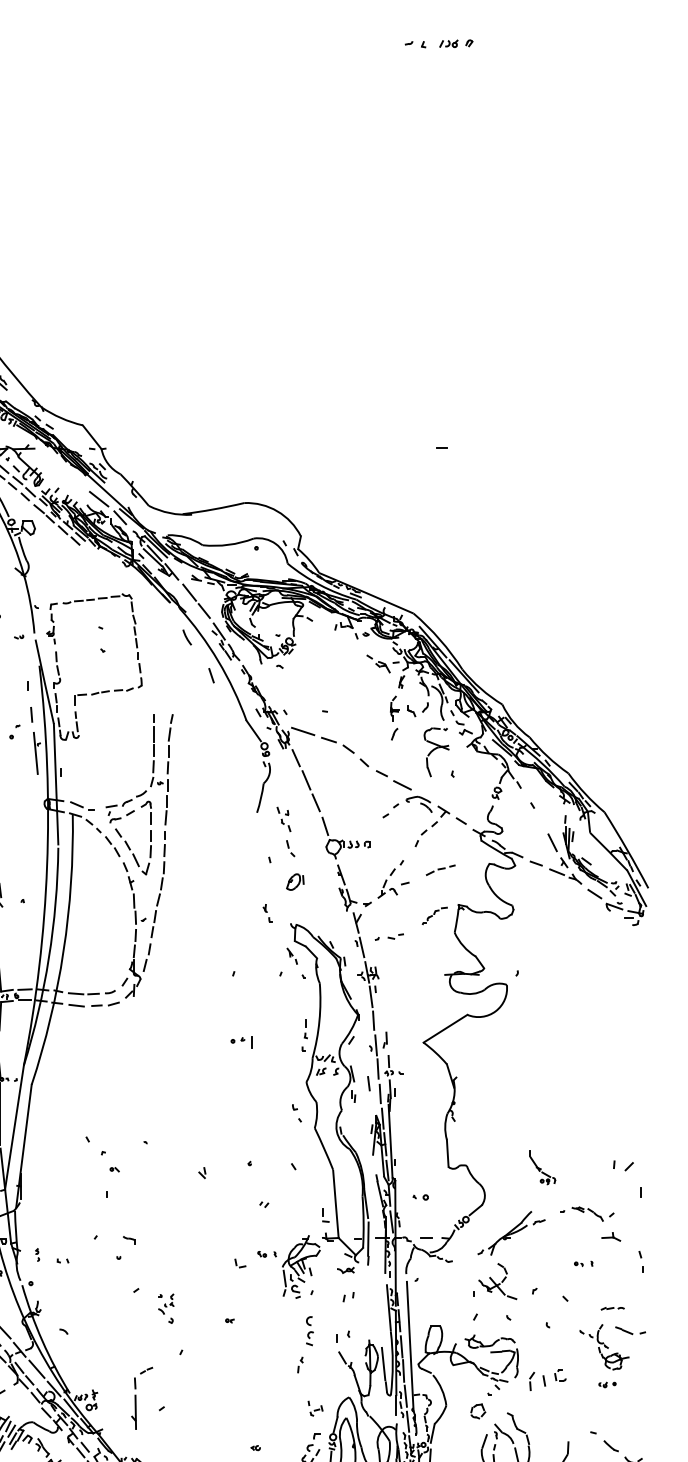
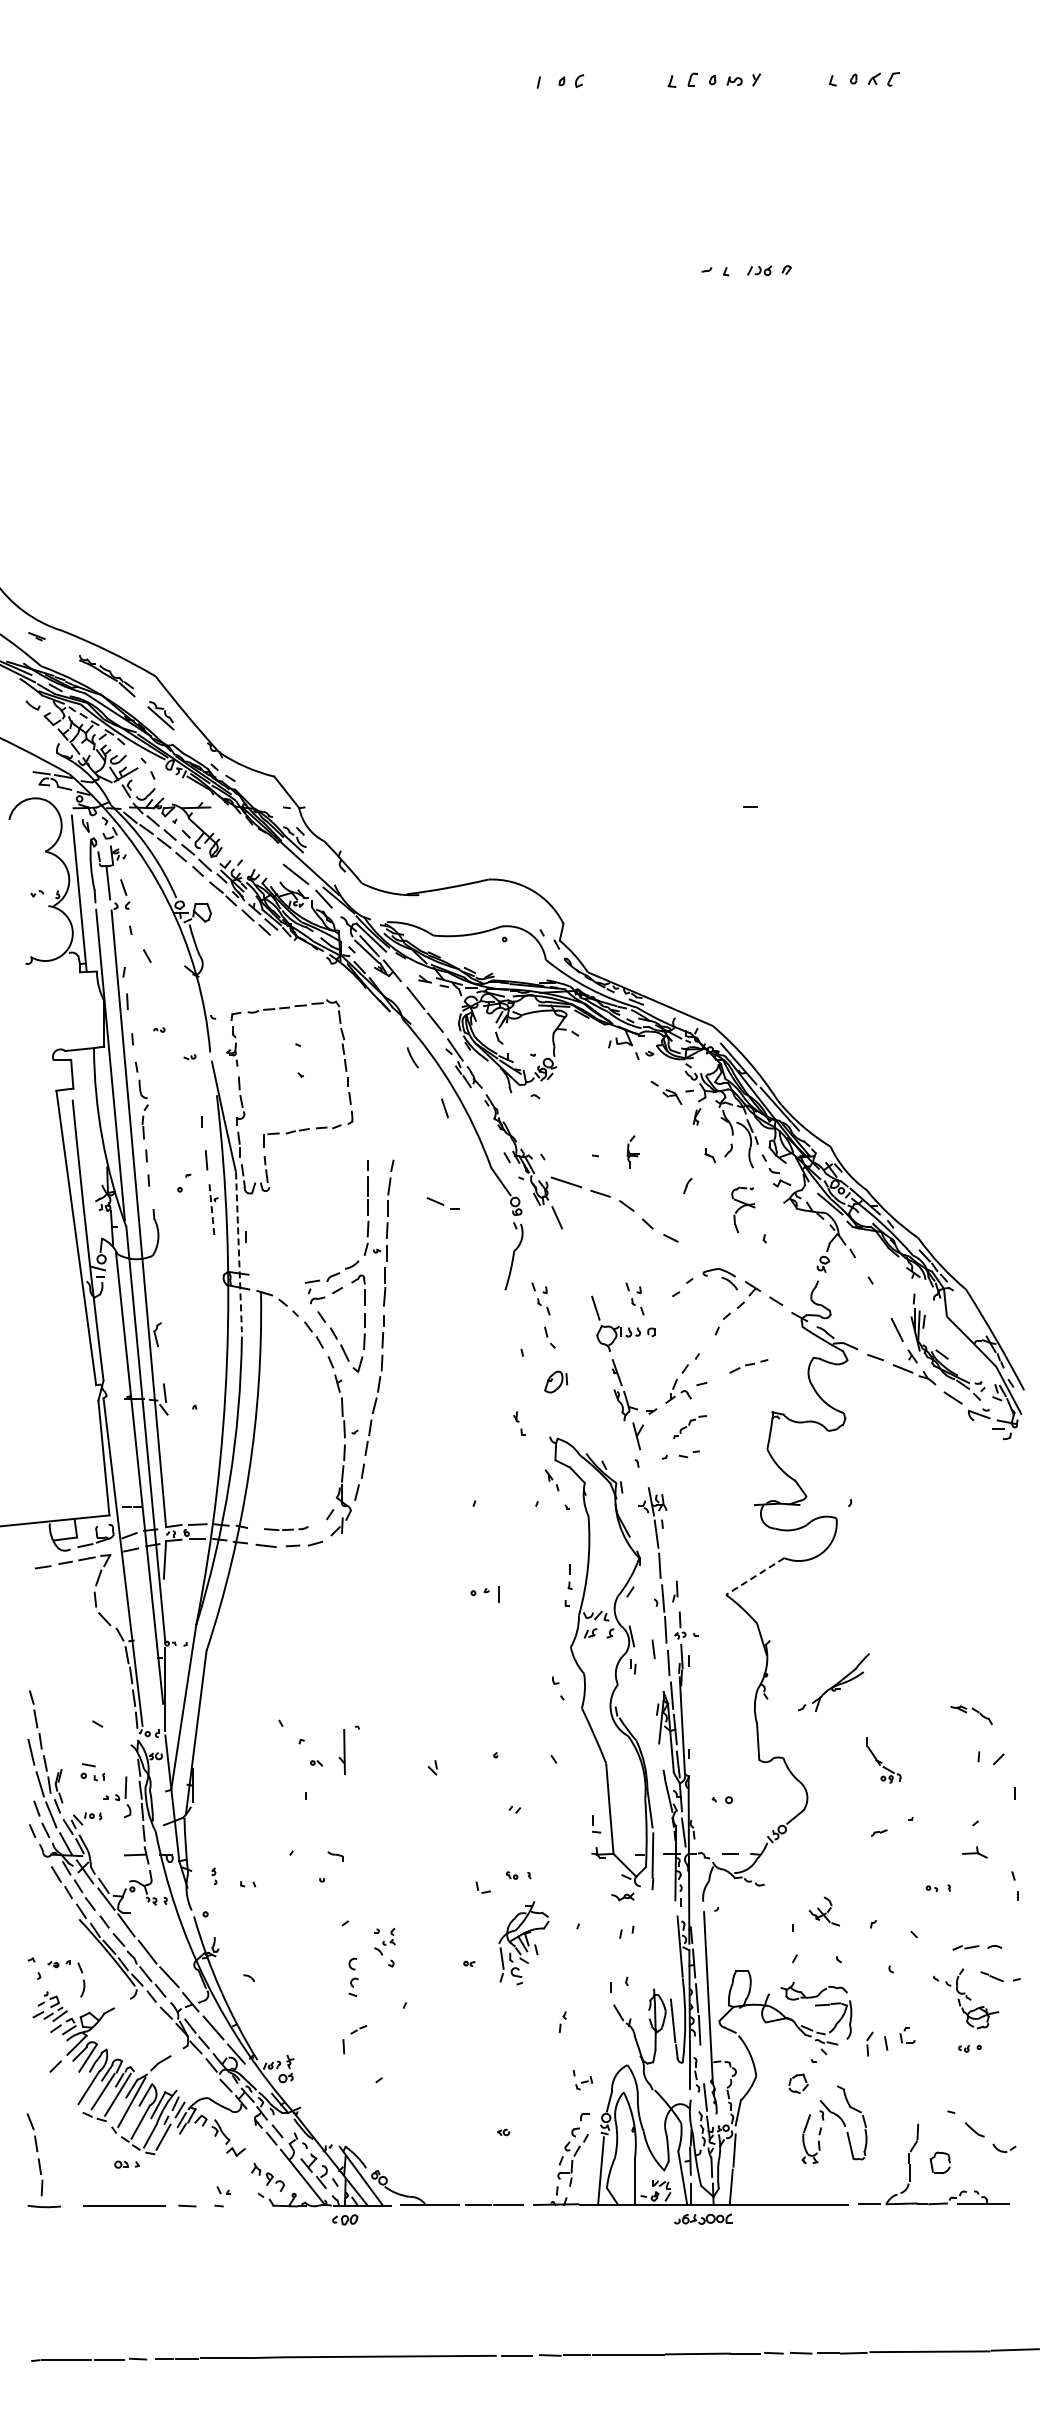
part: (394, 708) -> (632, 1151), moved
part: (436, 751) -> (743, 1209), size x0.7
line: (36, 753) -> (212, 1211), solid -> dashed
line: (306, 780) -> (570, 1247), removed
line: (55, 784) -> (238, 1252), solid -> dashed
line: (402, 785) -> (698, 1253), removed
line: (316, 802) -> (583, 1276), removed
part: (82, 806) -> (442, 1203), moved
part: (354, 819) -> (634, 1298), added
part: (434, 915) -> (689, 1426), moved
line: (362, 947) -> (644, 1468), removed
part: (91, 992) -> (286, 1528), size x0.7
line: (444, 1028) -> (754, 1576), solid -> dashed
part: (587, 1214) -> (971, 1715), moved
part: (504, 1233) -> (833, 1682), moved
part: (300, 1267) -> (523, 1943), moved
part: (497, 1281) -> (823, 1911), size x0.6
part: (612, 1308) -> (976, 1947), size x1.6
part: (309, 1330) -> (353, 1976), moved
line: (405, 1396) -> (702, 2063), removed
line: (70, 1408) -> (258, 2079), removed
part: (133, 1411) -> (341, 1751), moved

